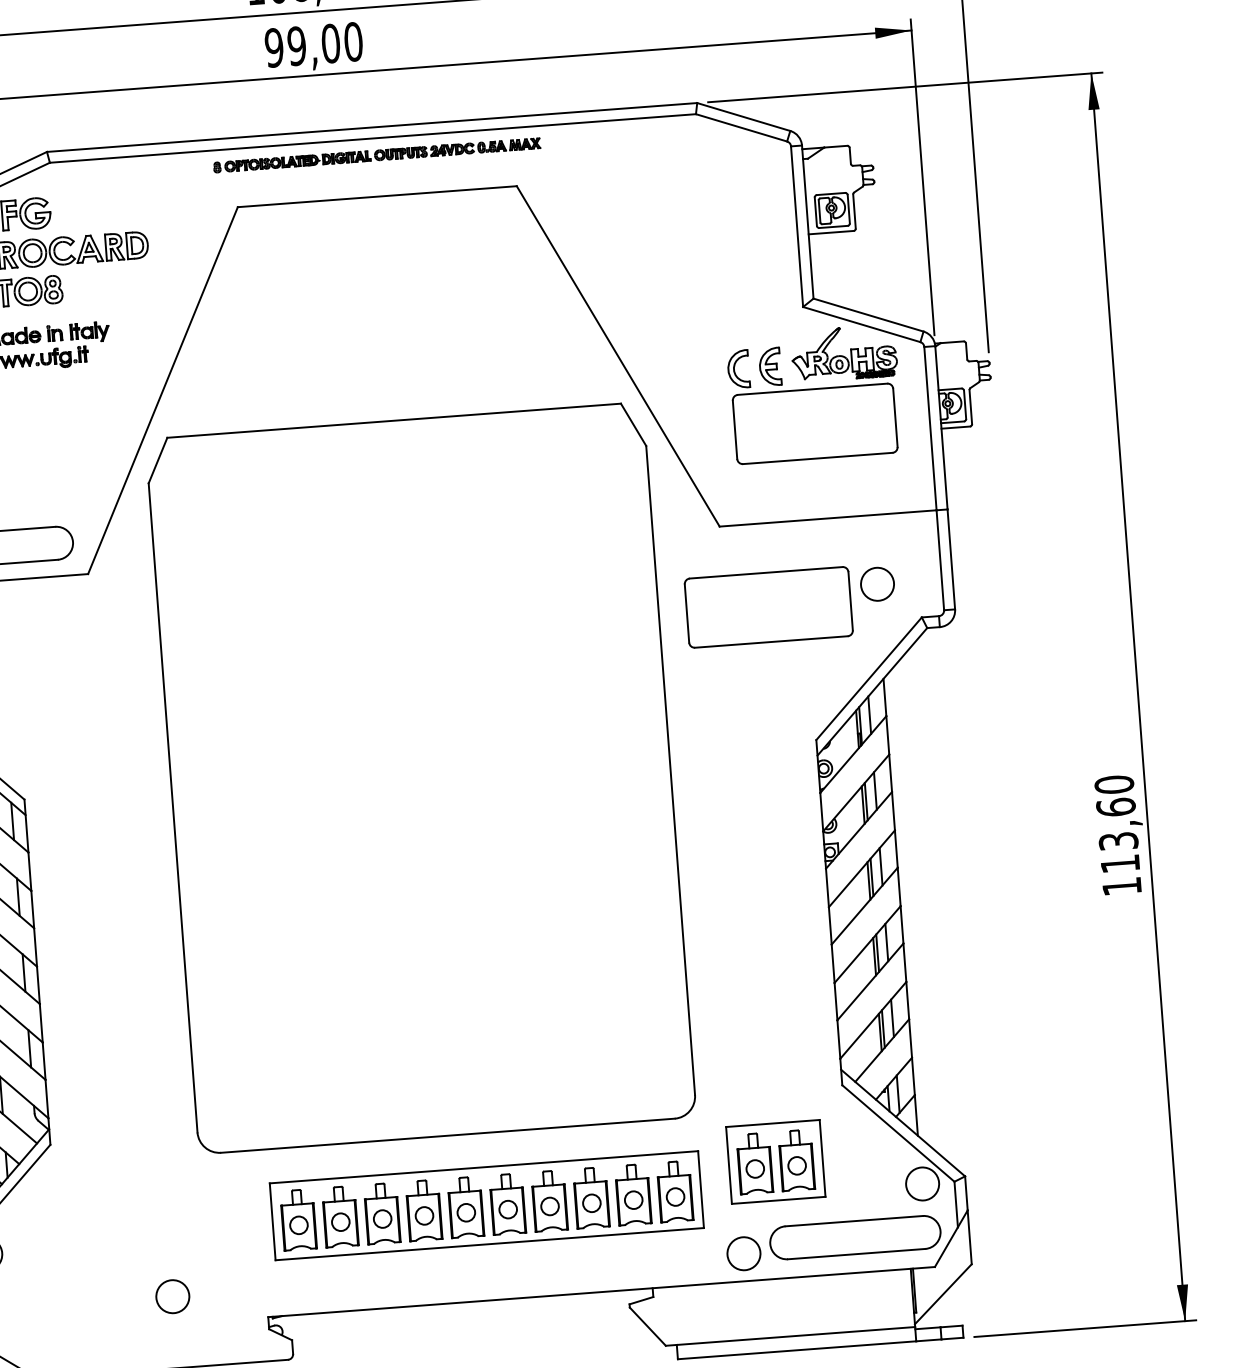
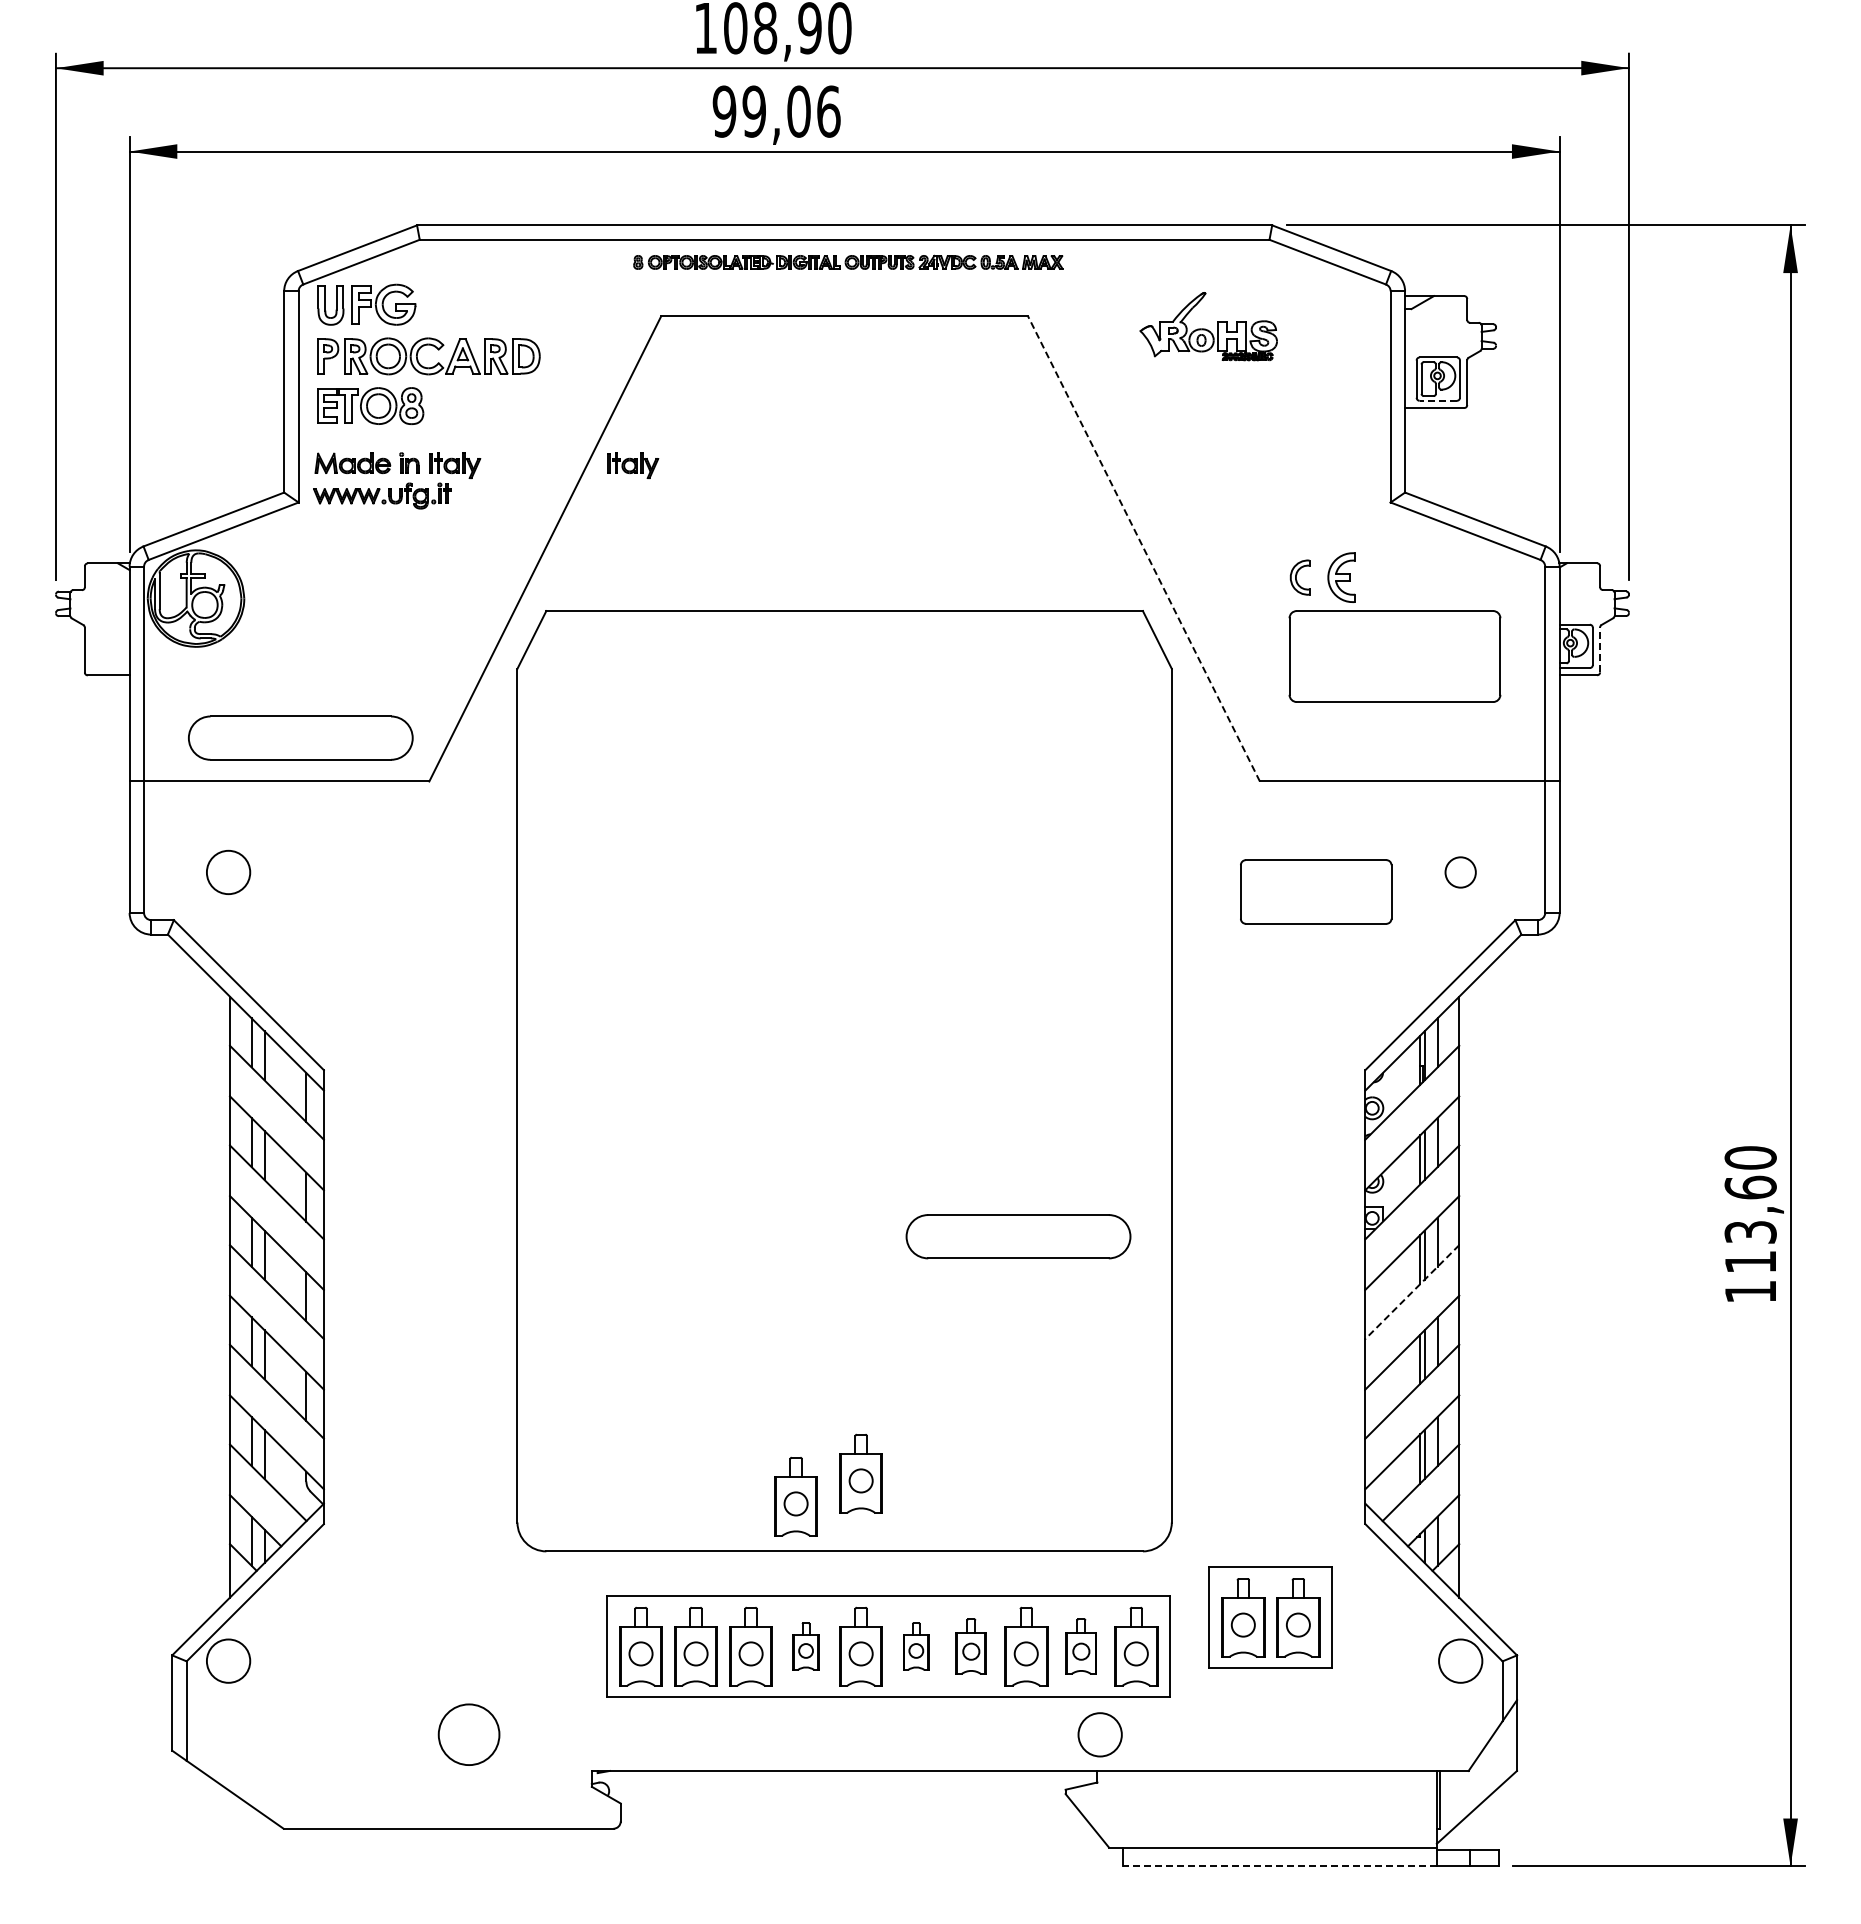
text: (353, 41) -> (828, 111), 99,00 -> 99,06
line: (833, 226) -> (1438, 400), solid -> dashed
part: (225, 322) -> (633, 465), added
part: (843, 353) -> (1208, 326), moved
line: (618, 356) -> (1144, 548), solid -> dashed
part: (738, 369) -> (1299, 577), size x0.7
line: (971, 406) -> (1600, 649), solid -> dashed
circle: (877, 584) -> (1460, 872), size x0.7
part: (768, 607) -> (1315, 891), size x0.7
line: (864, 906) -> (1411, 1292), solid -> dashed
part: (455, 1075) -> (860, 1473), added
part: (407, 1096) -> (795, 1496), added
part: (633, 1194) -> (1081, 1646), size x0.7
part: (549, 1200) -> (971, 1646), size x0.7
part: (508, 1203) -> (916, 1646), size x0.6
part: (423, 1210) -> (805, 1646), size x0.6
part: (855, 1237) -> (1018, 1236), moved
circle: (743, 1253) -> (1099, 1734), moved
circle: (172, 1296) -> (468, 1734), size x1.4
line: (797, 1350) -> (1280, 1866), solid -> dashed

